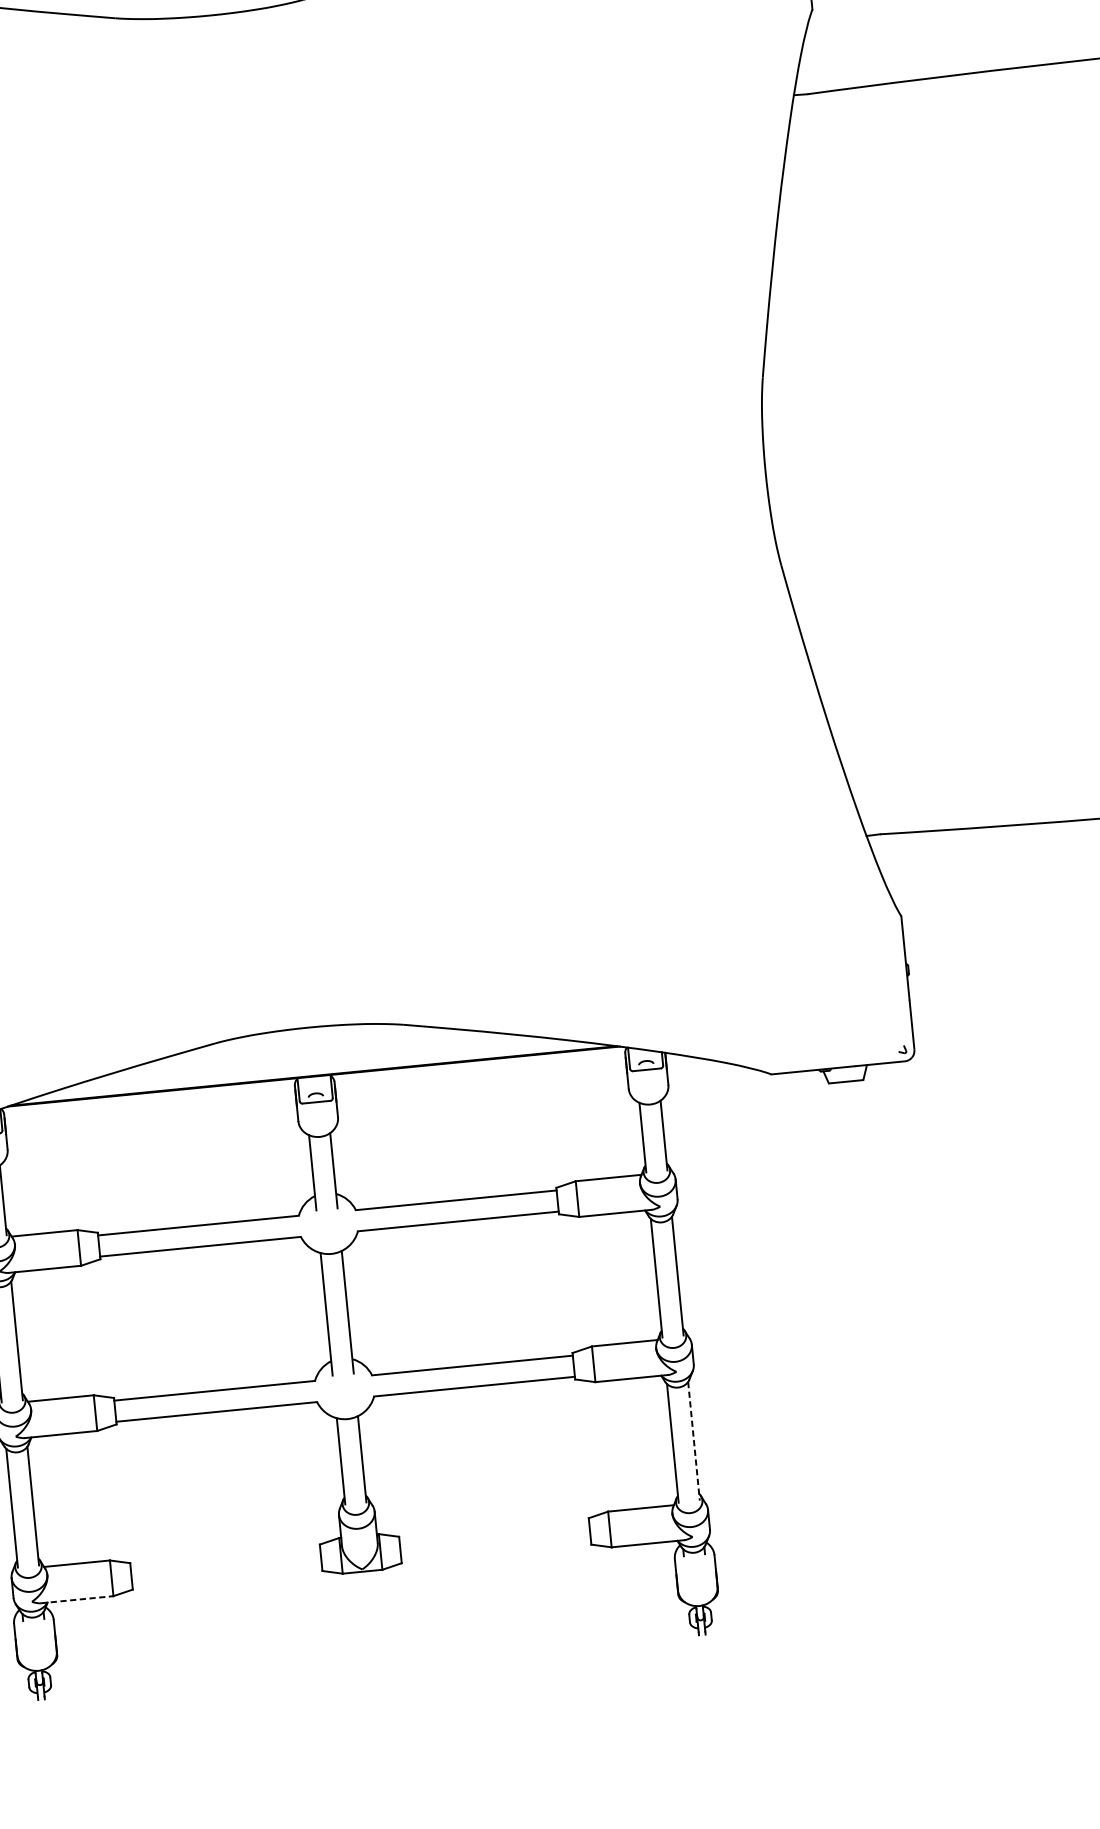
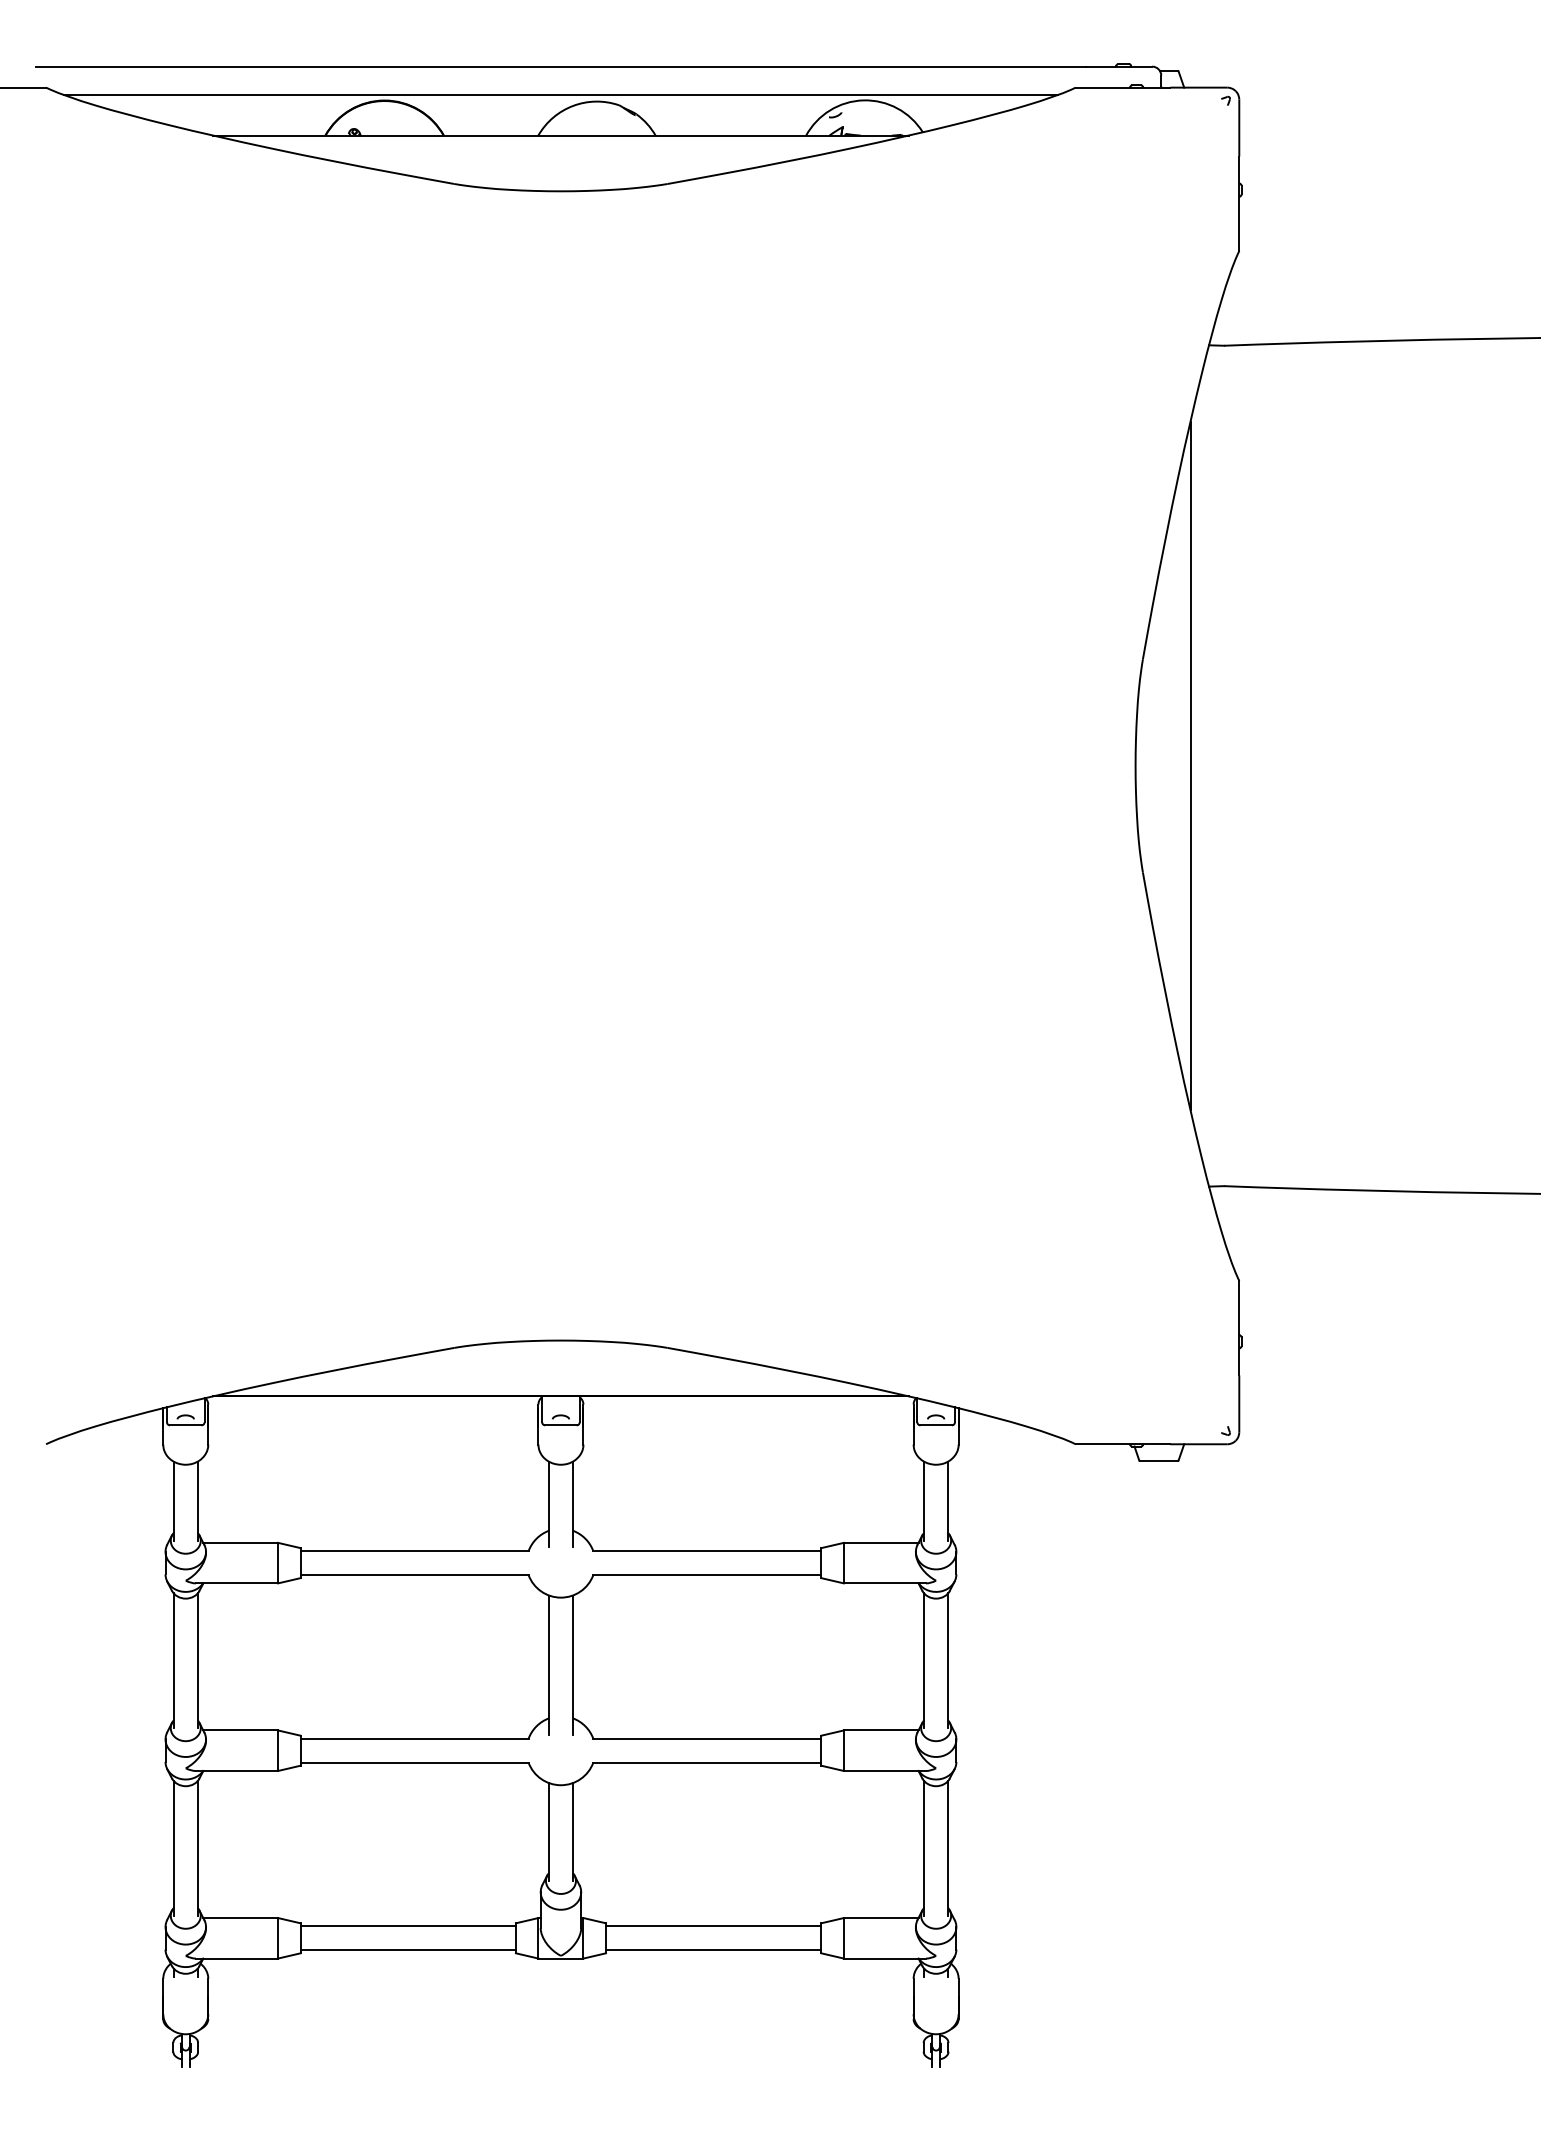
line: (813, 466) -> (1190, 765), added
line: (694, 1441) -> (948, 1848), dashed -> solid
line: (494, 1530) -> (713, 1926), added
line: (496, 1551) -> (713, 1950), added
line: (224, 1556) -> (407, 1926), added
line: (226, 1577) -> (407, 1950), added
line: (77, 1599) -> (237, 1958), dashed -> solid

